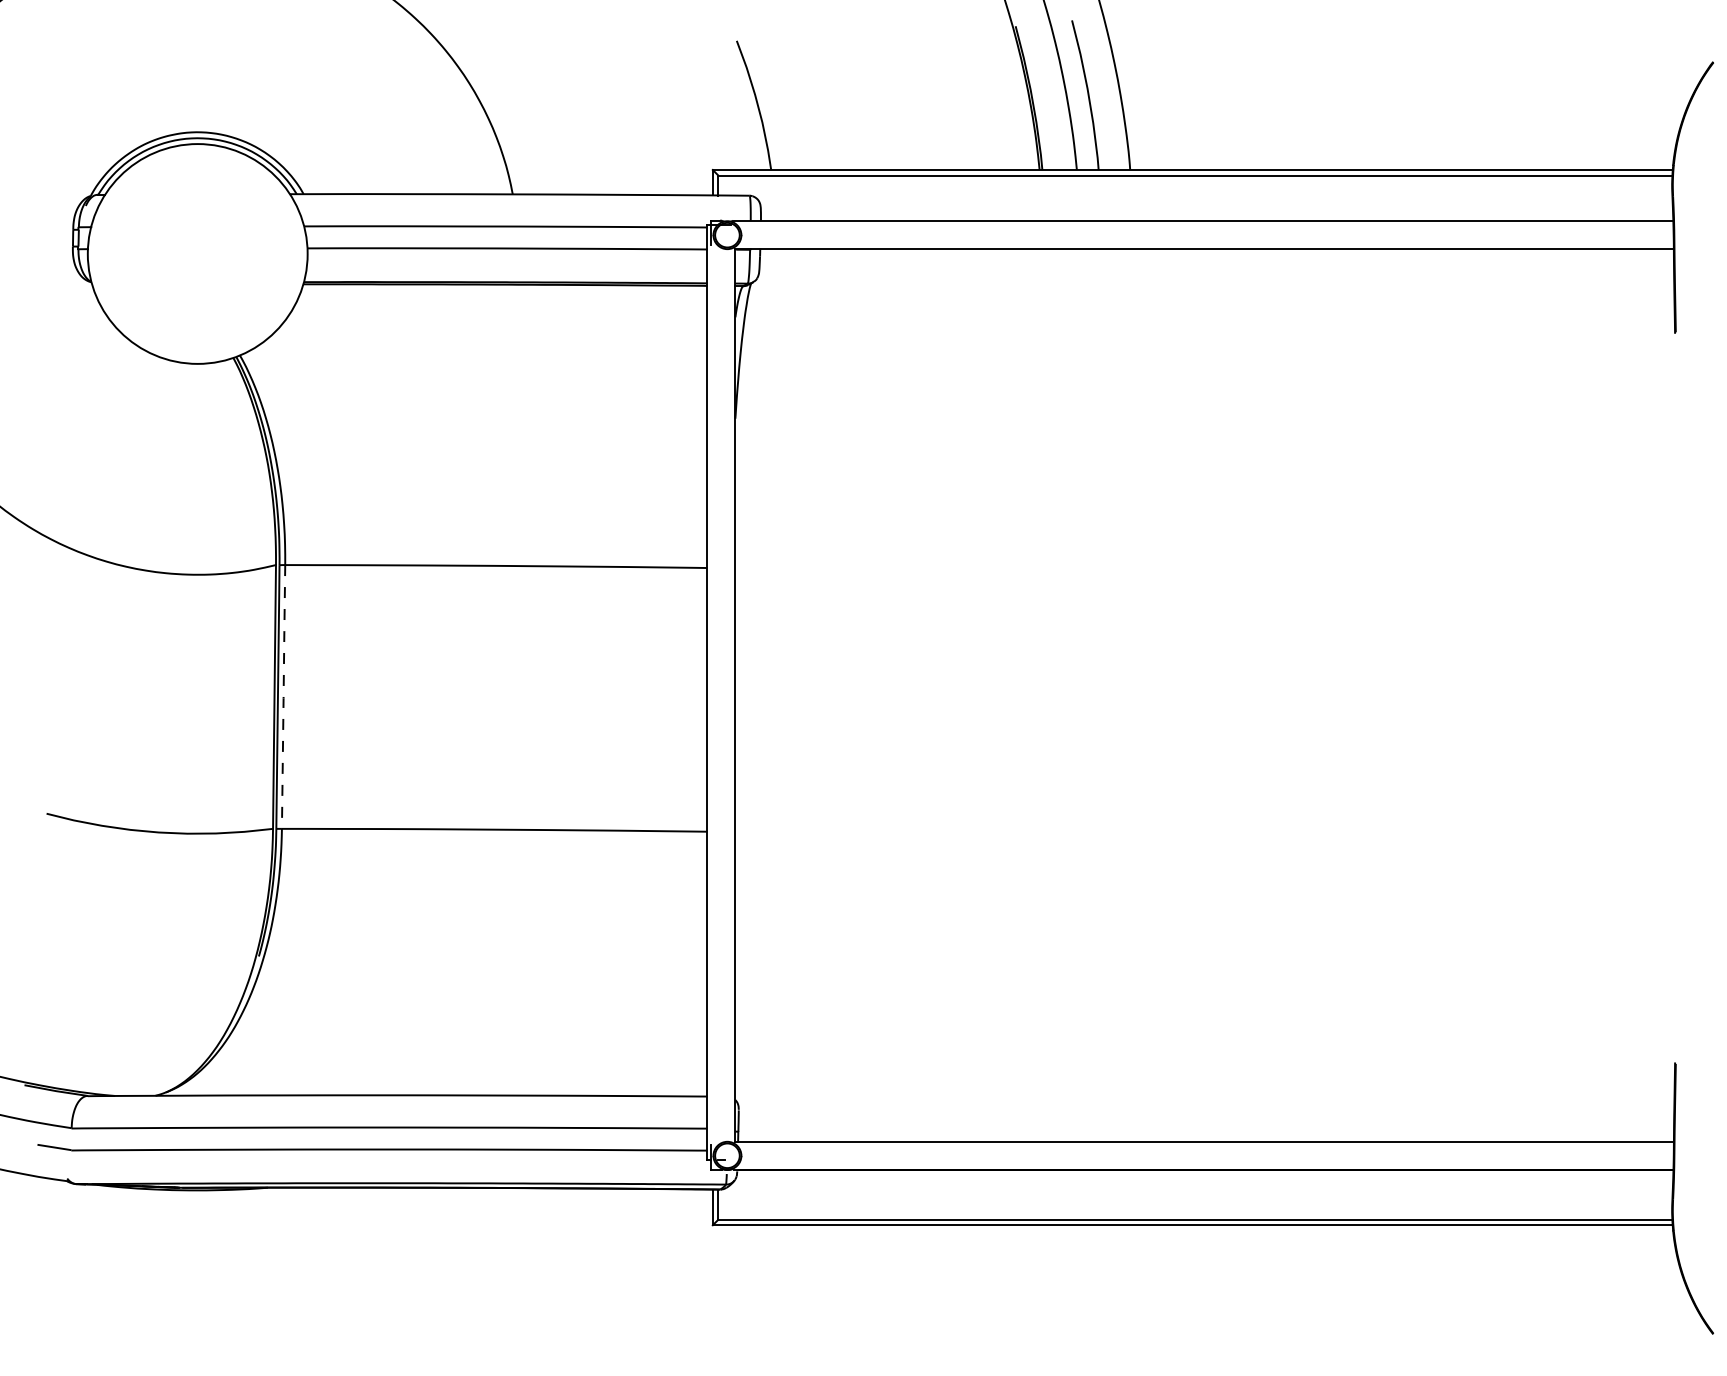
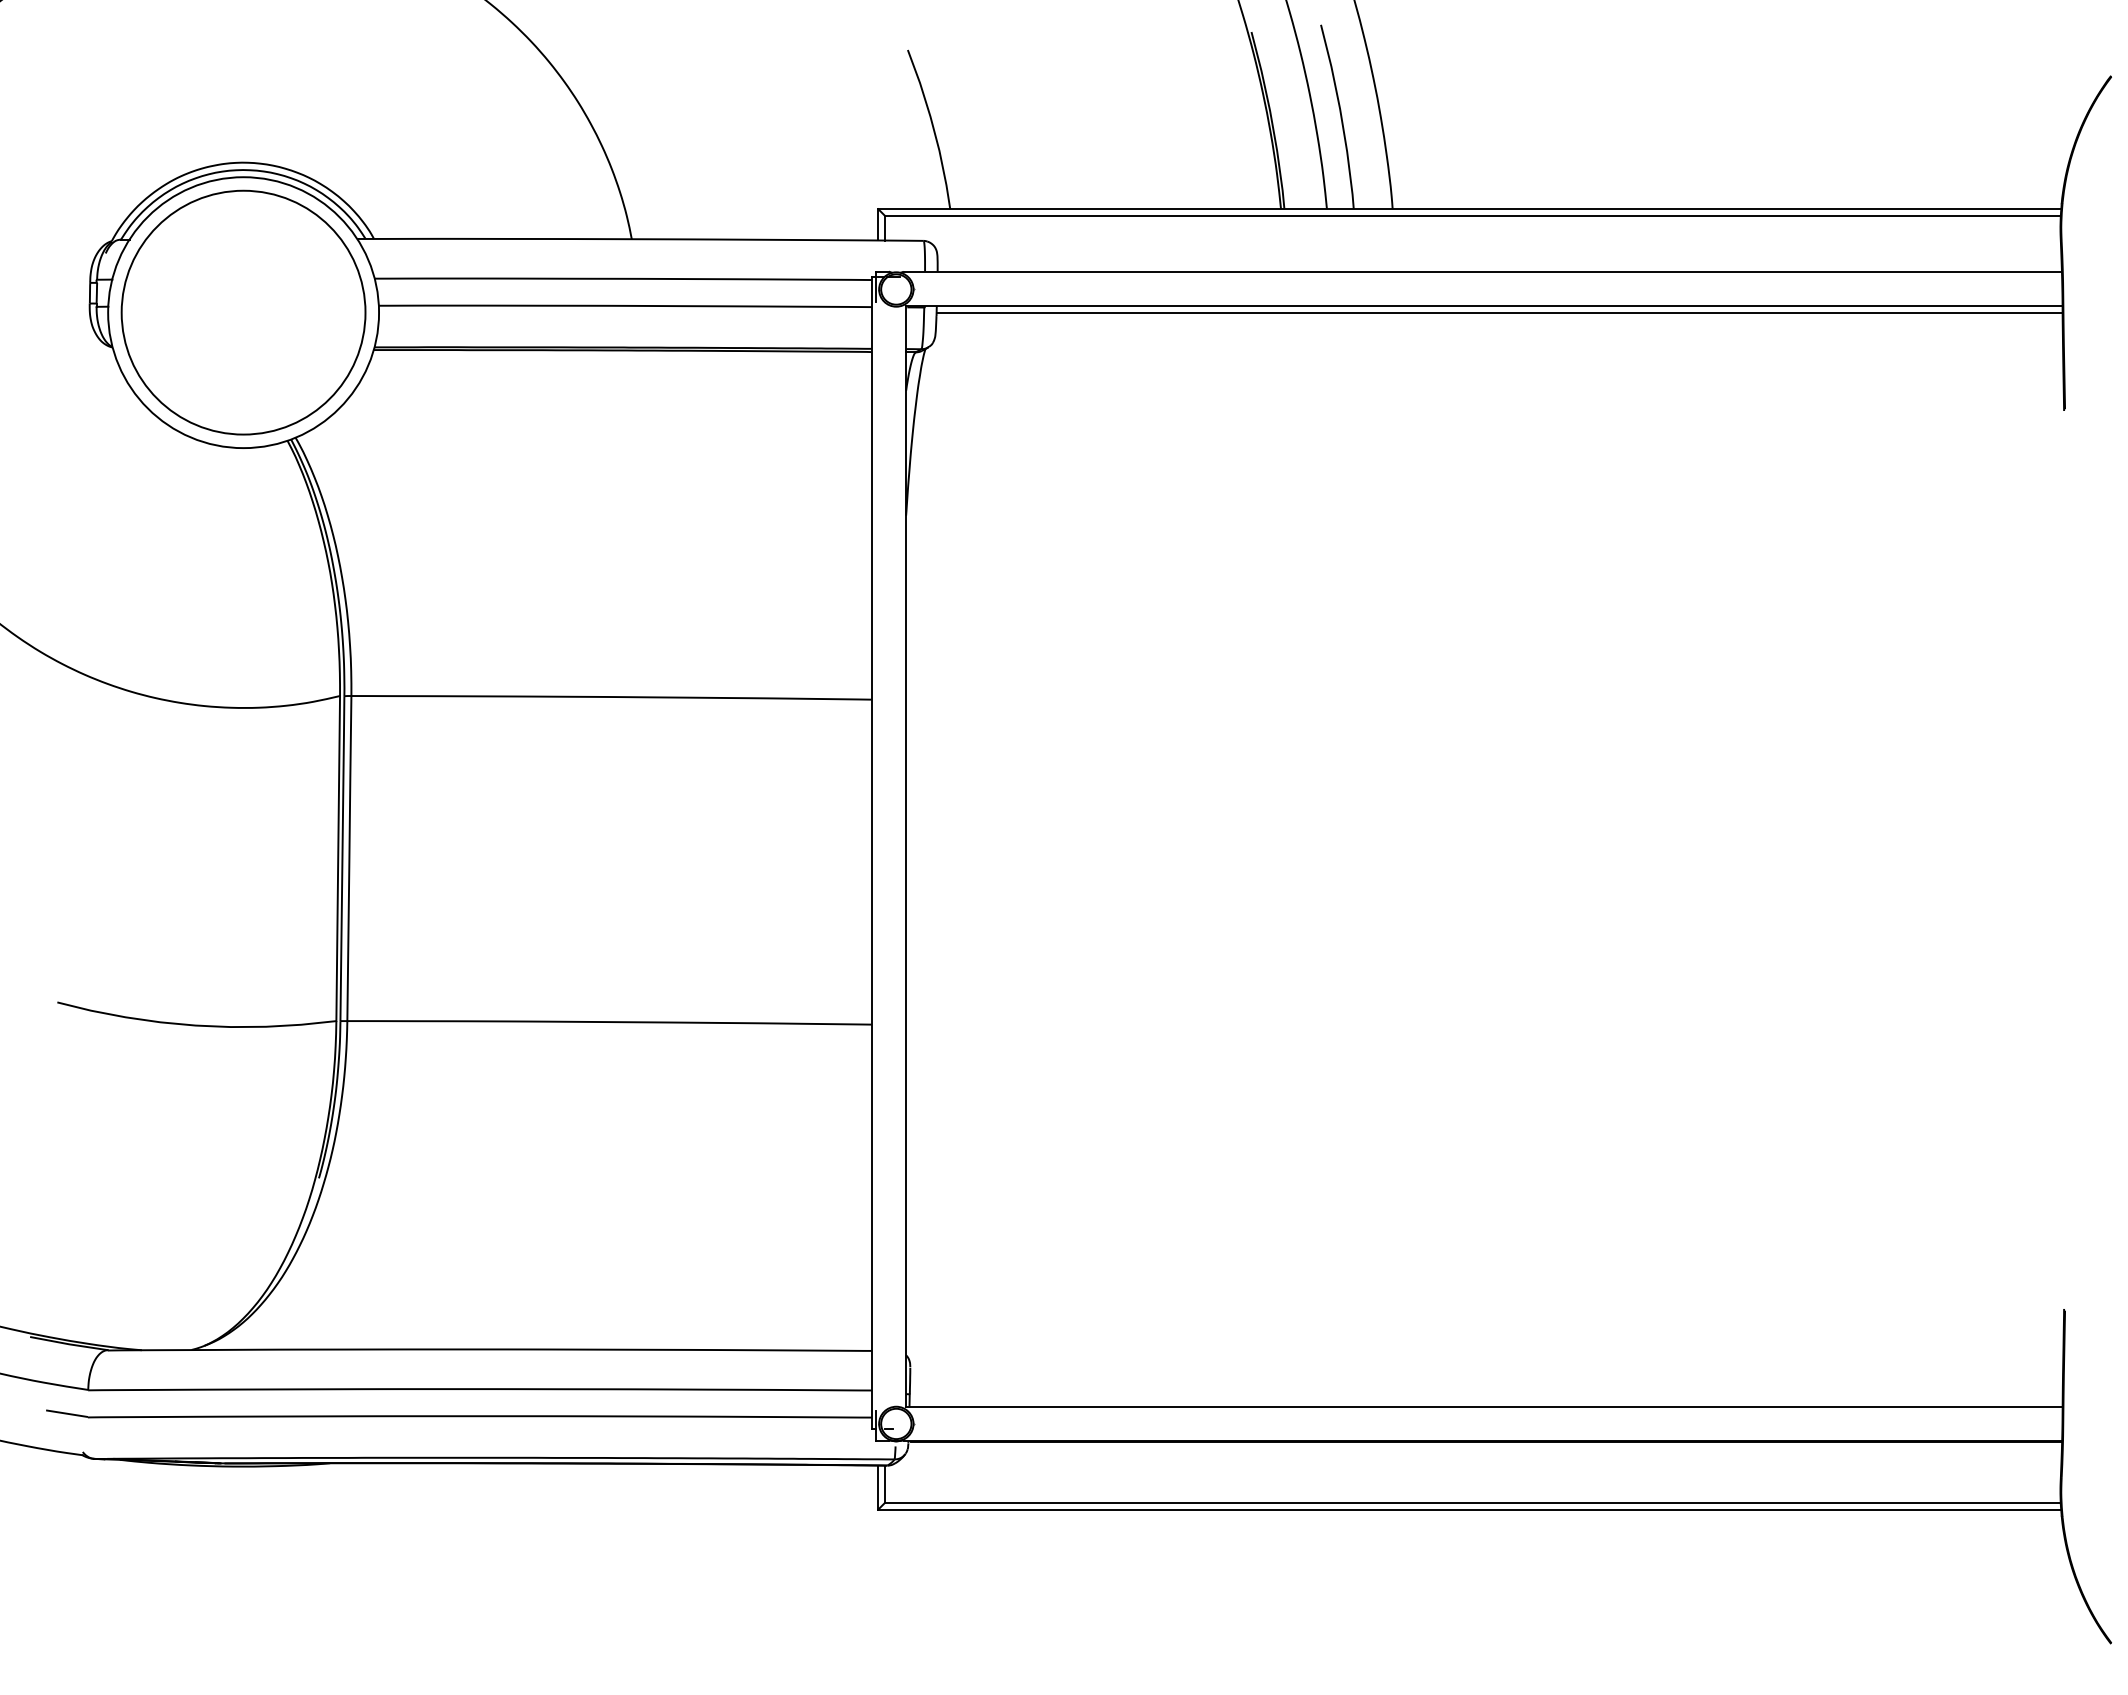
circle: (197, 253) -> (243, 312), added
line: (1216, 254) -> (1499, 313), added
line: (283, 696) -> (349, 858), dashed -> solid

